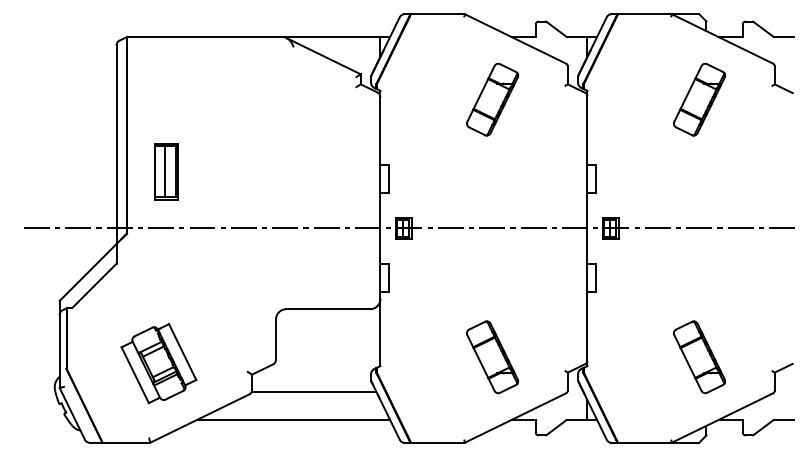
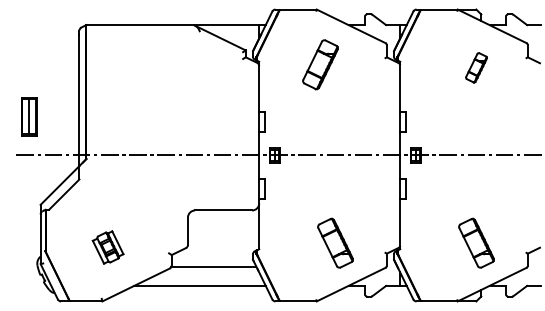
part: (492, 99) -> (320, 64), moved
part: (699, 99) -> (476, 67), size x0.6
part: (166, 171) -> (29, 116), moved
part: (157, 363) -> (107, 247), size x0.6

